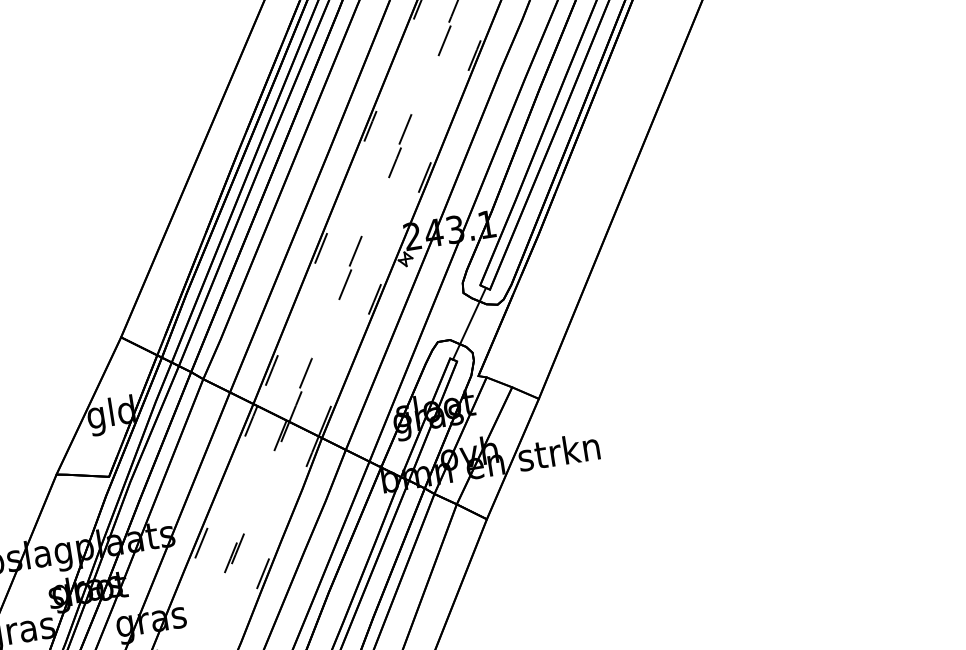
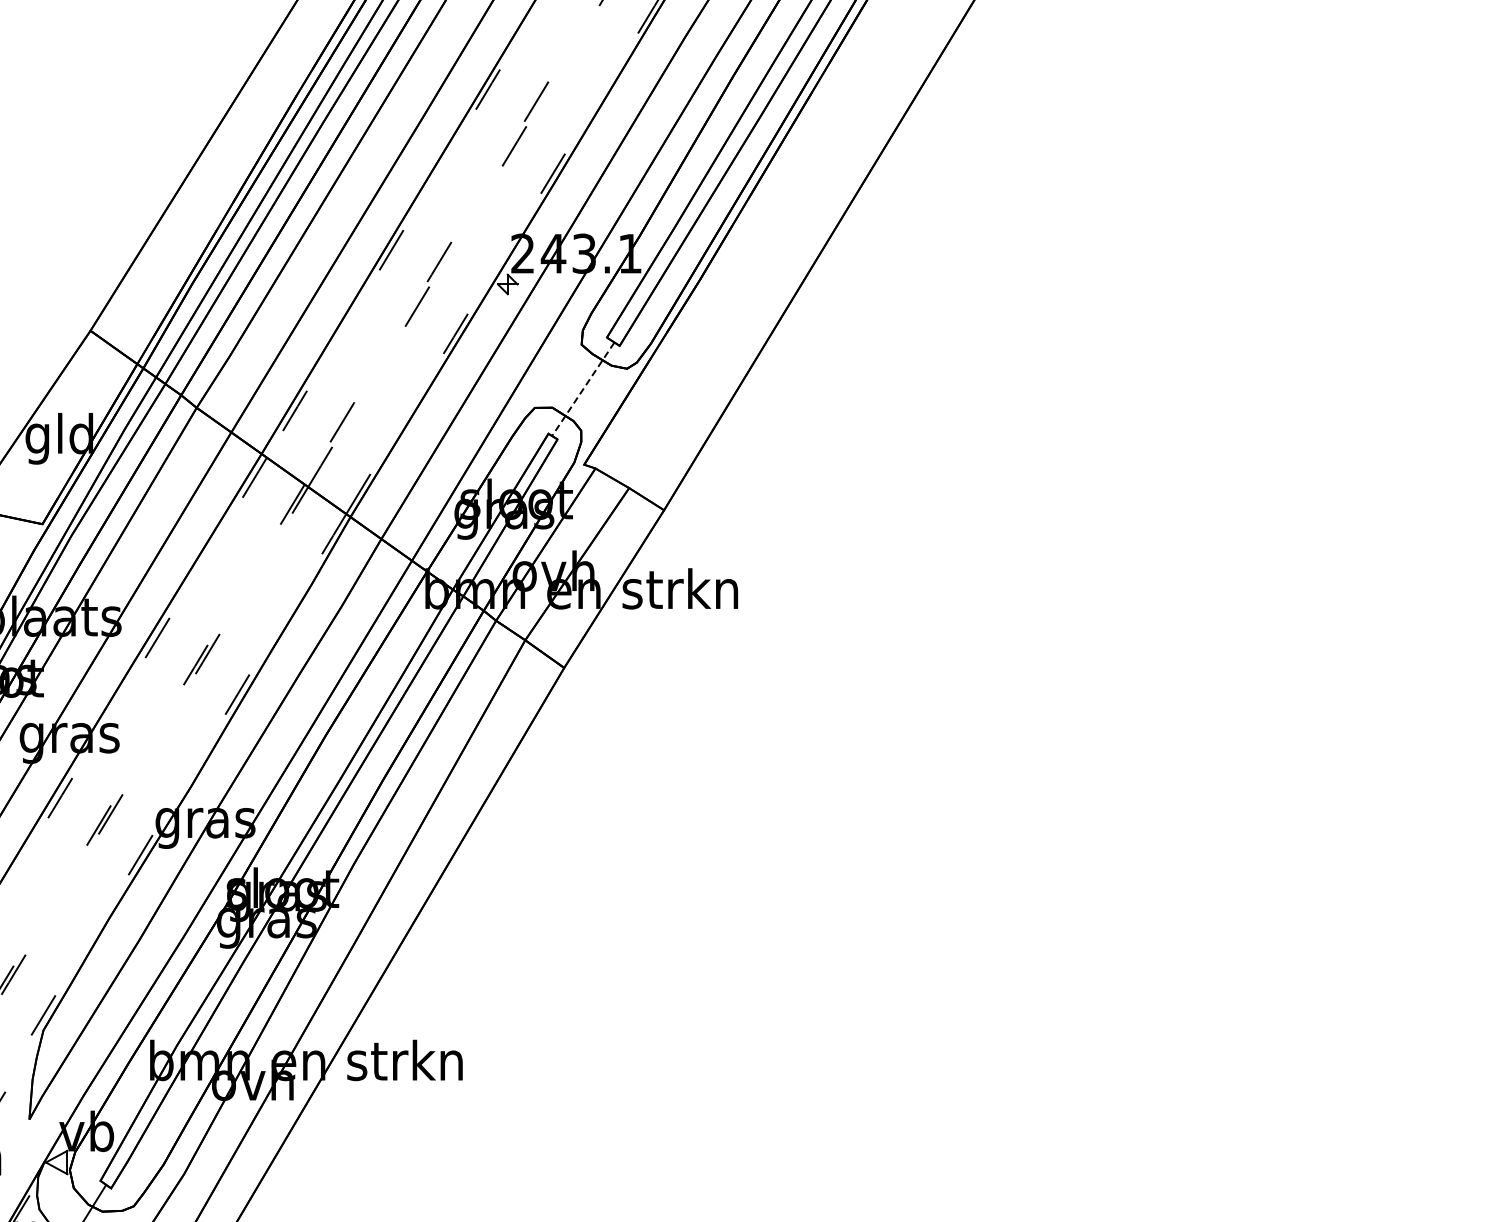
line: (468, 324) -> (582, 389), solid -> dashed

